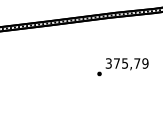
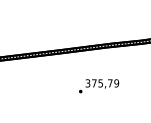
text: (123, 67) -> (99, 86), moved

